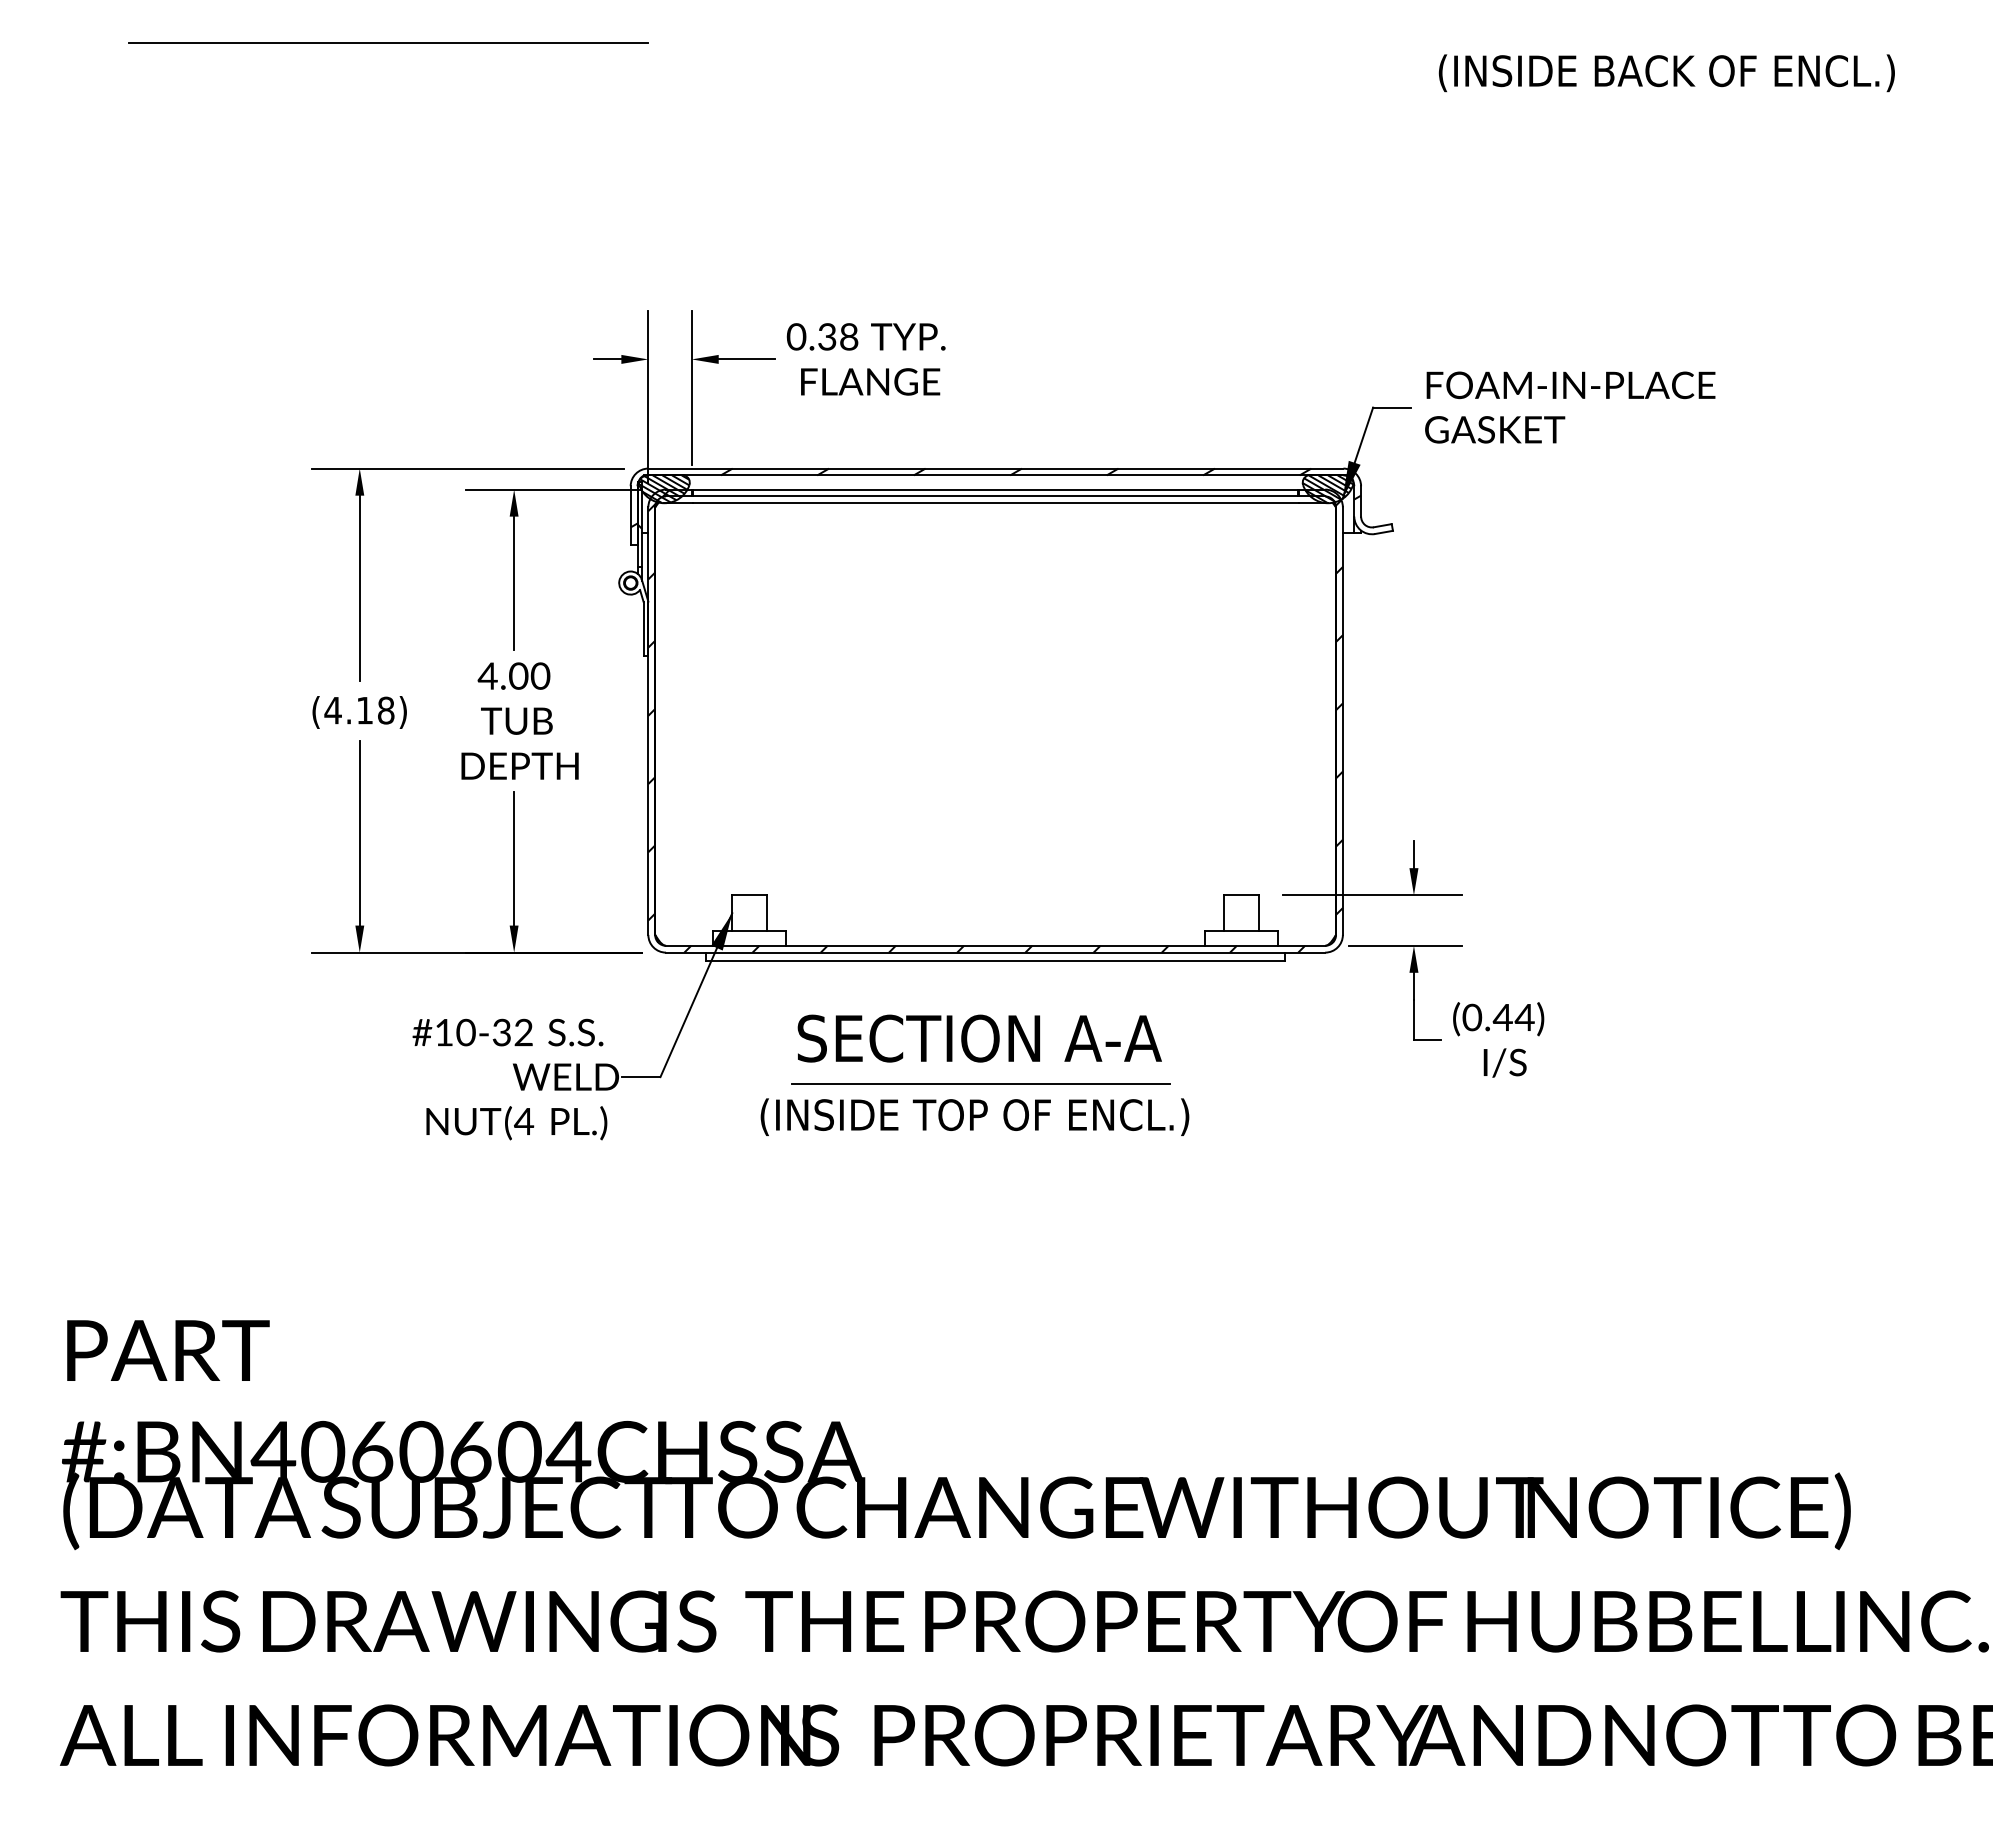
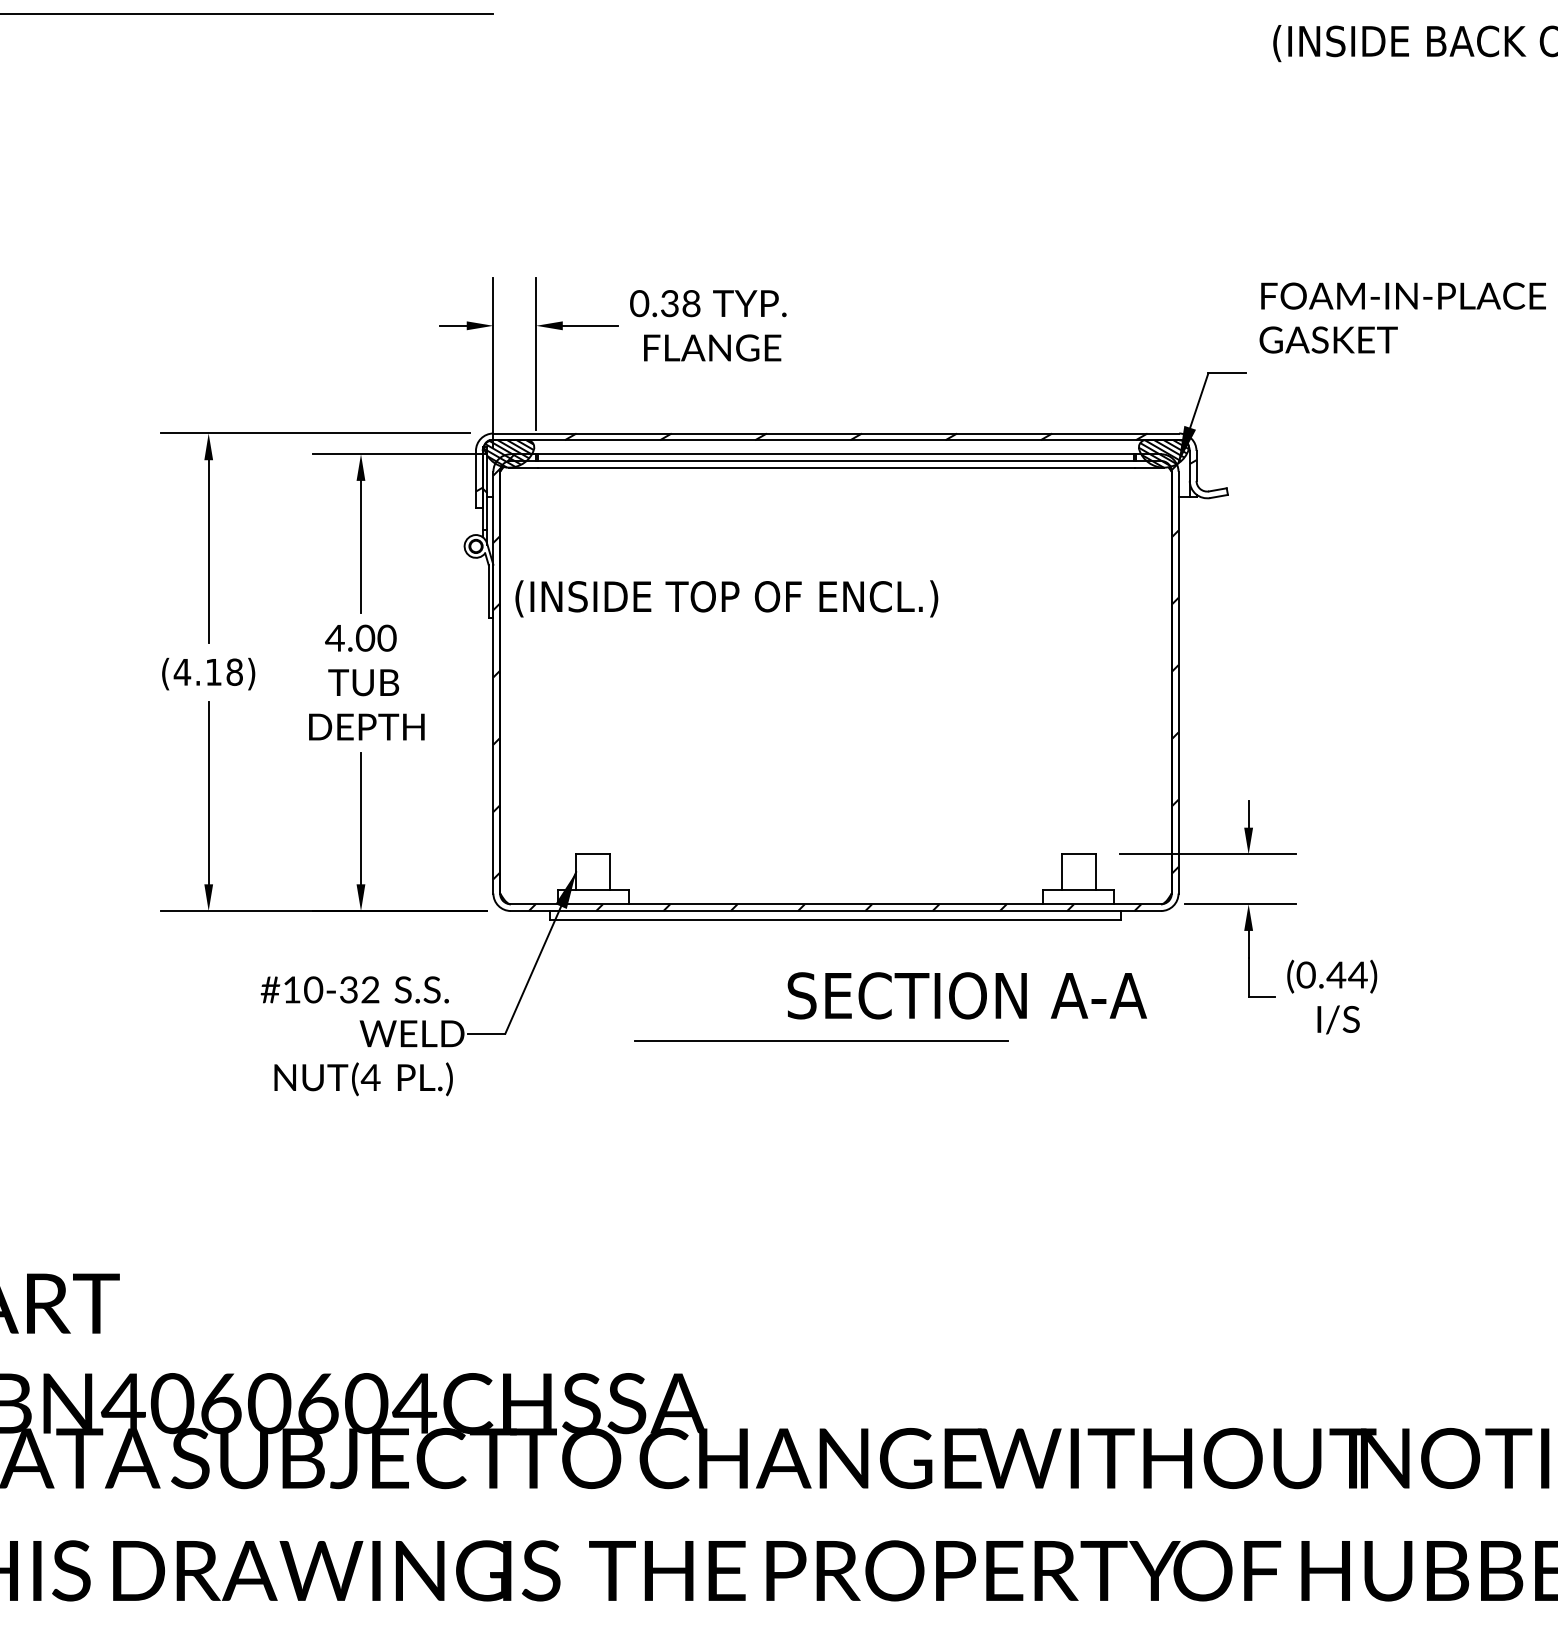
text: (1570, 407) -> (1403, 318), moved
text: (979, 1038) -> (967, 995), moved
text: (974, 1116) -> (726, 598), moved

